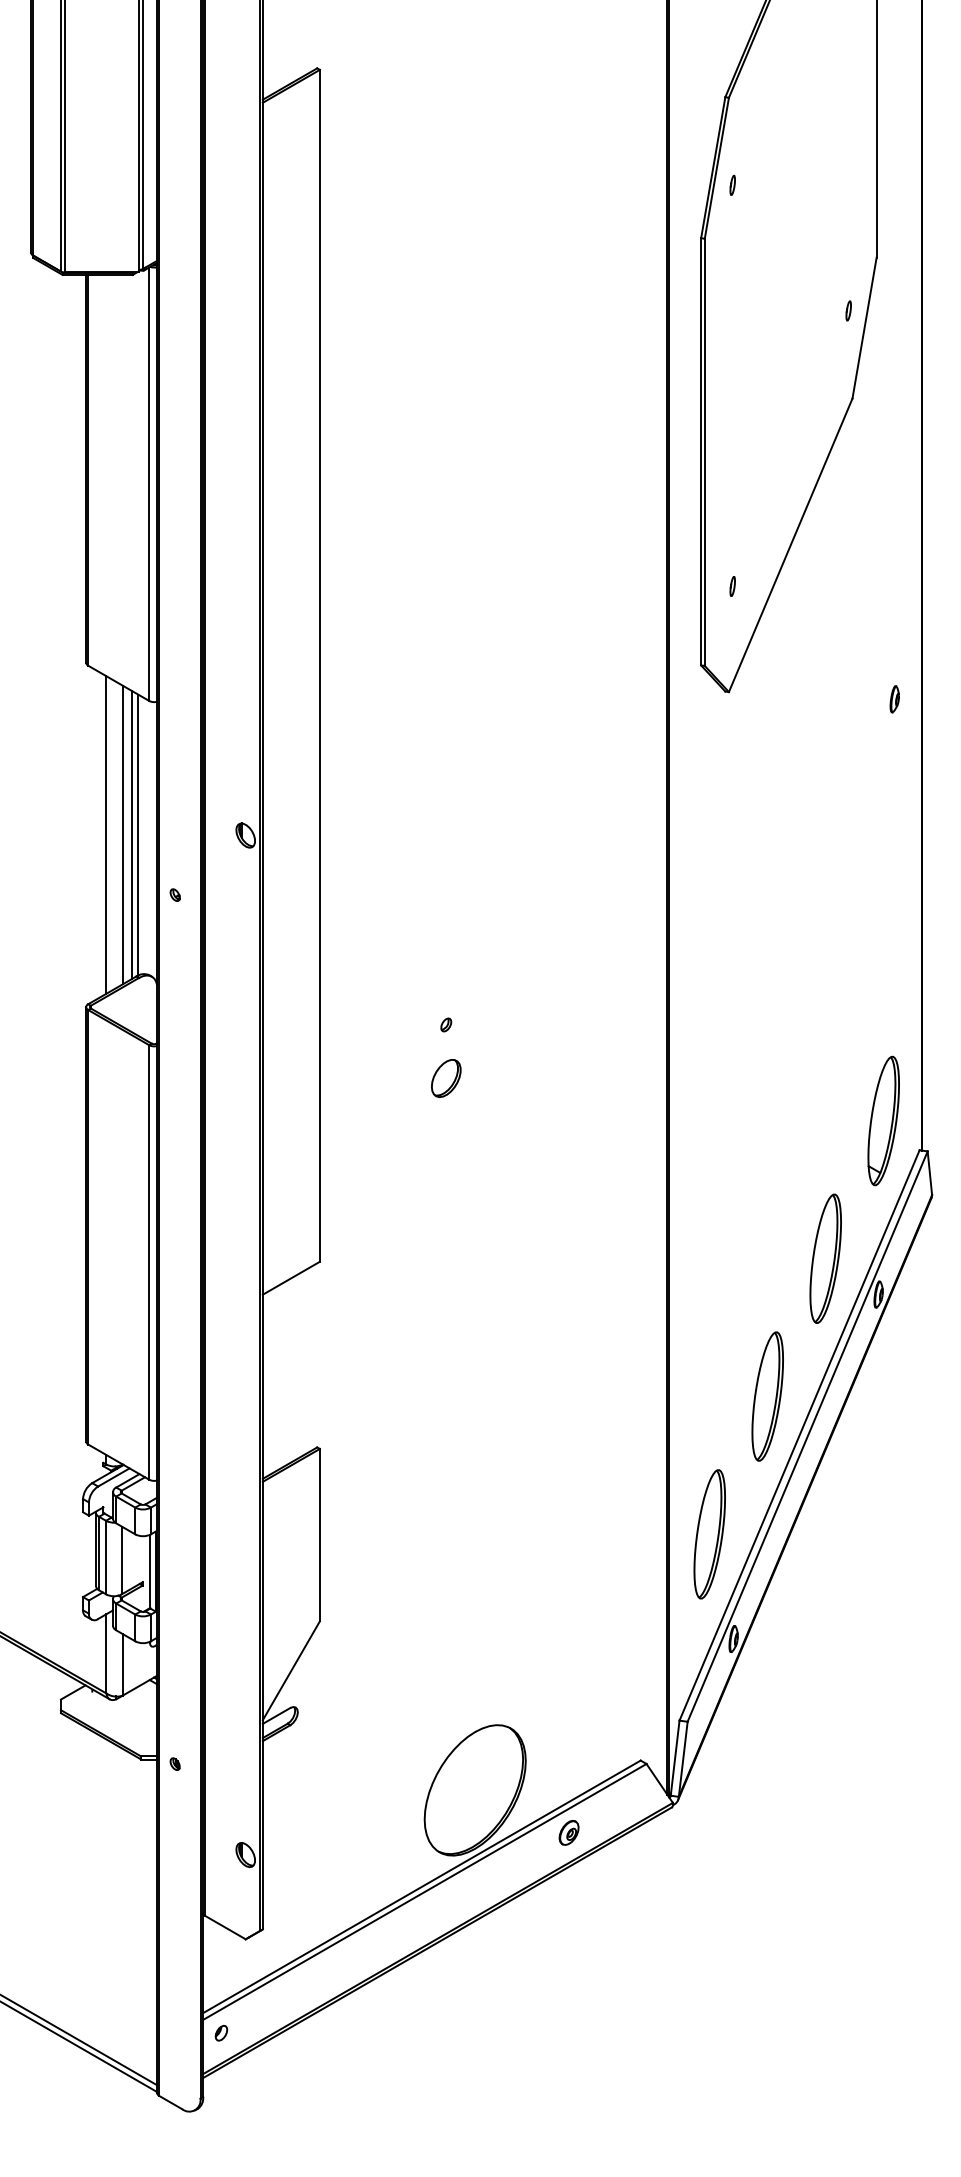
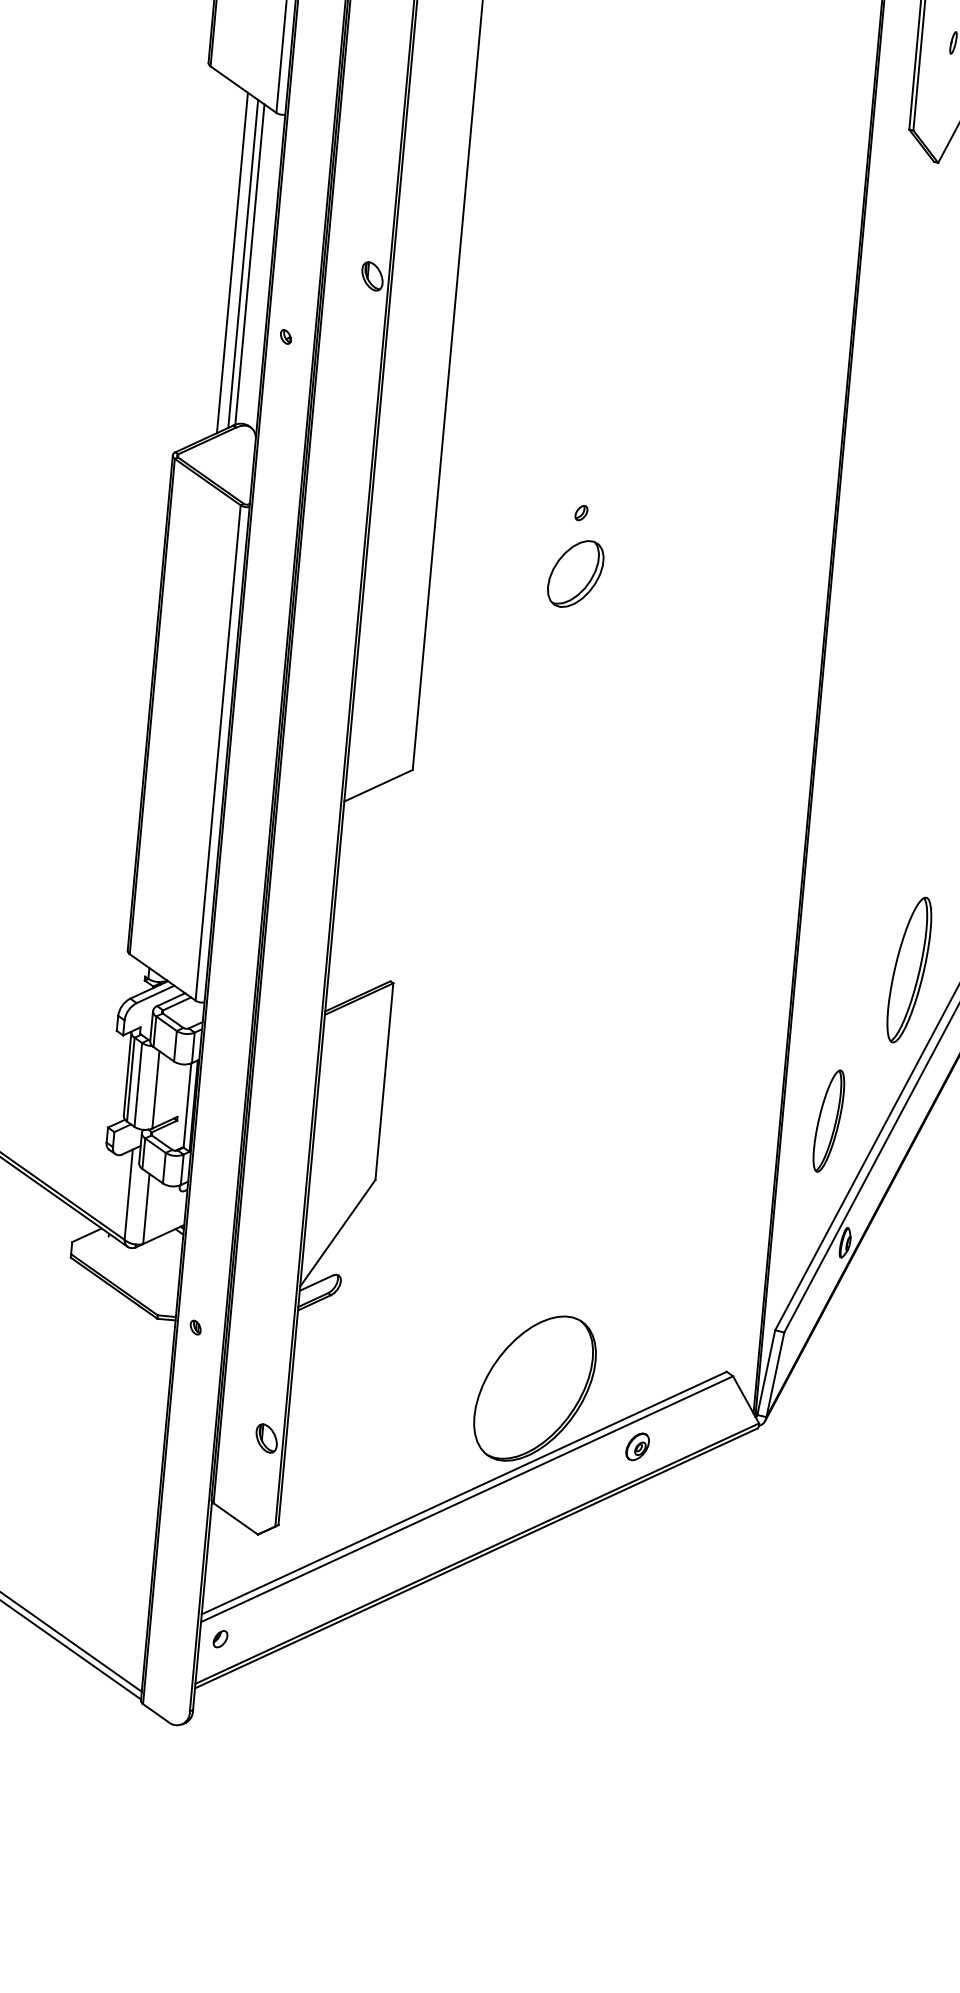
line: (106, 834) -> (213, 260), removed
part: (446, 1078) -> (576, 574), size x1.6
part: (709, 1534) -> (828, 1121), size x0.7

